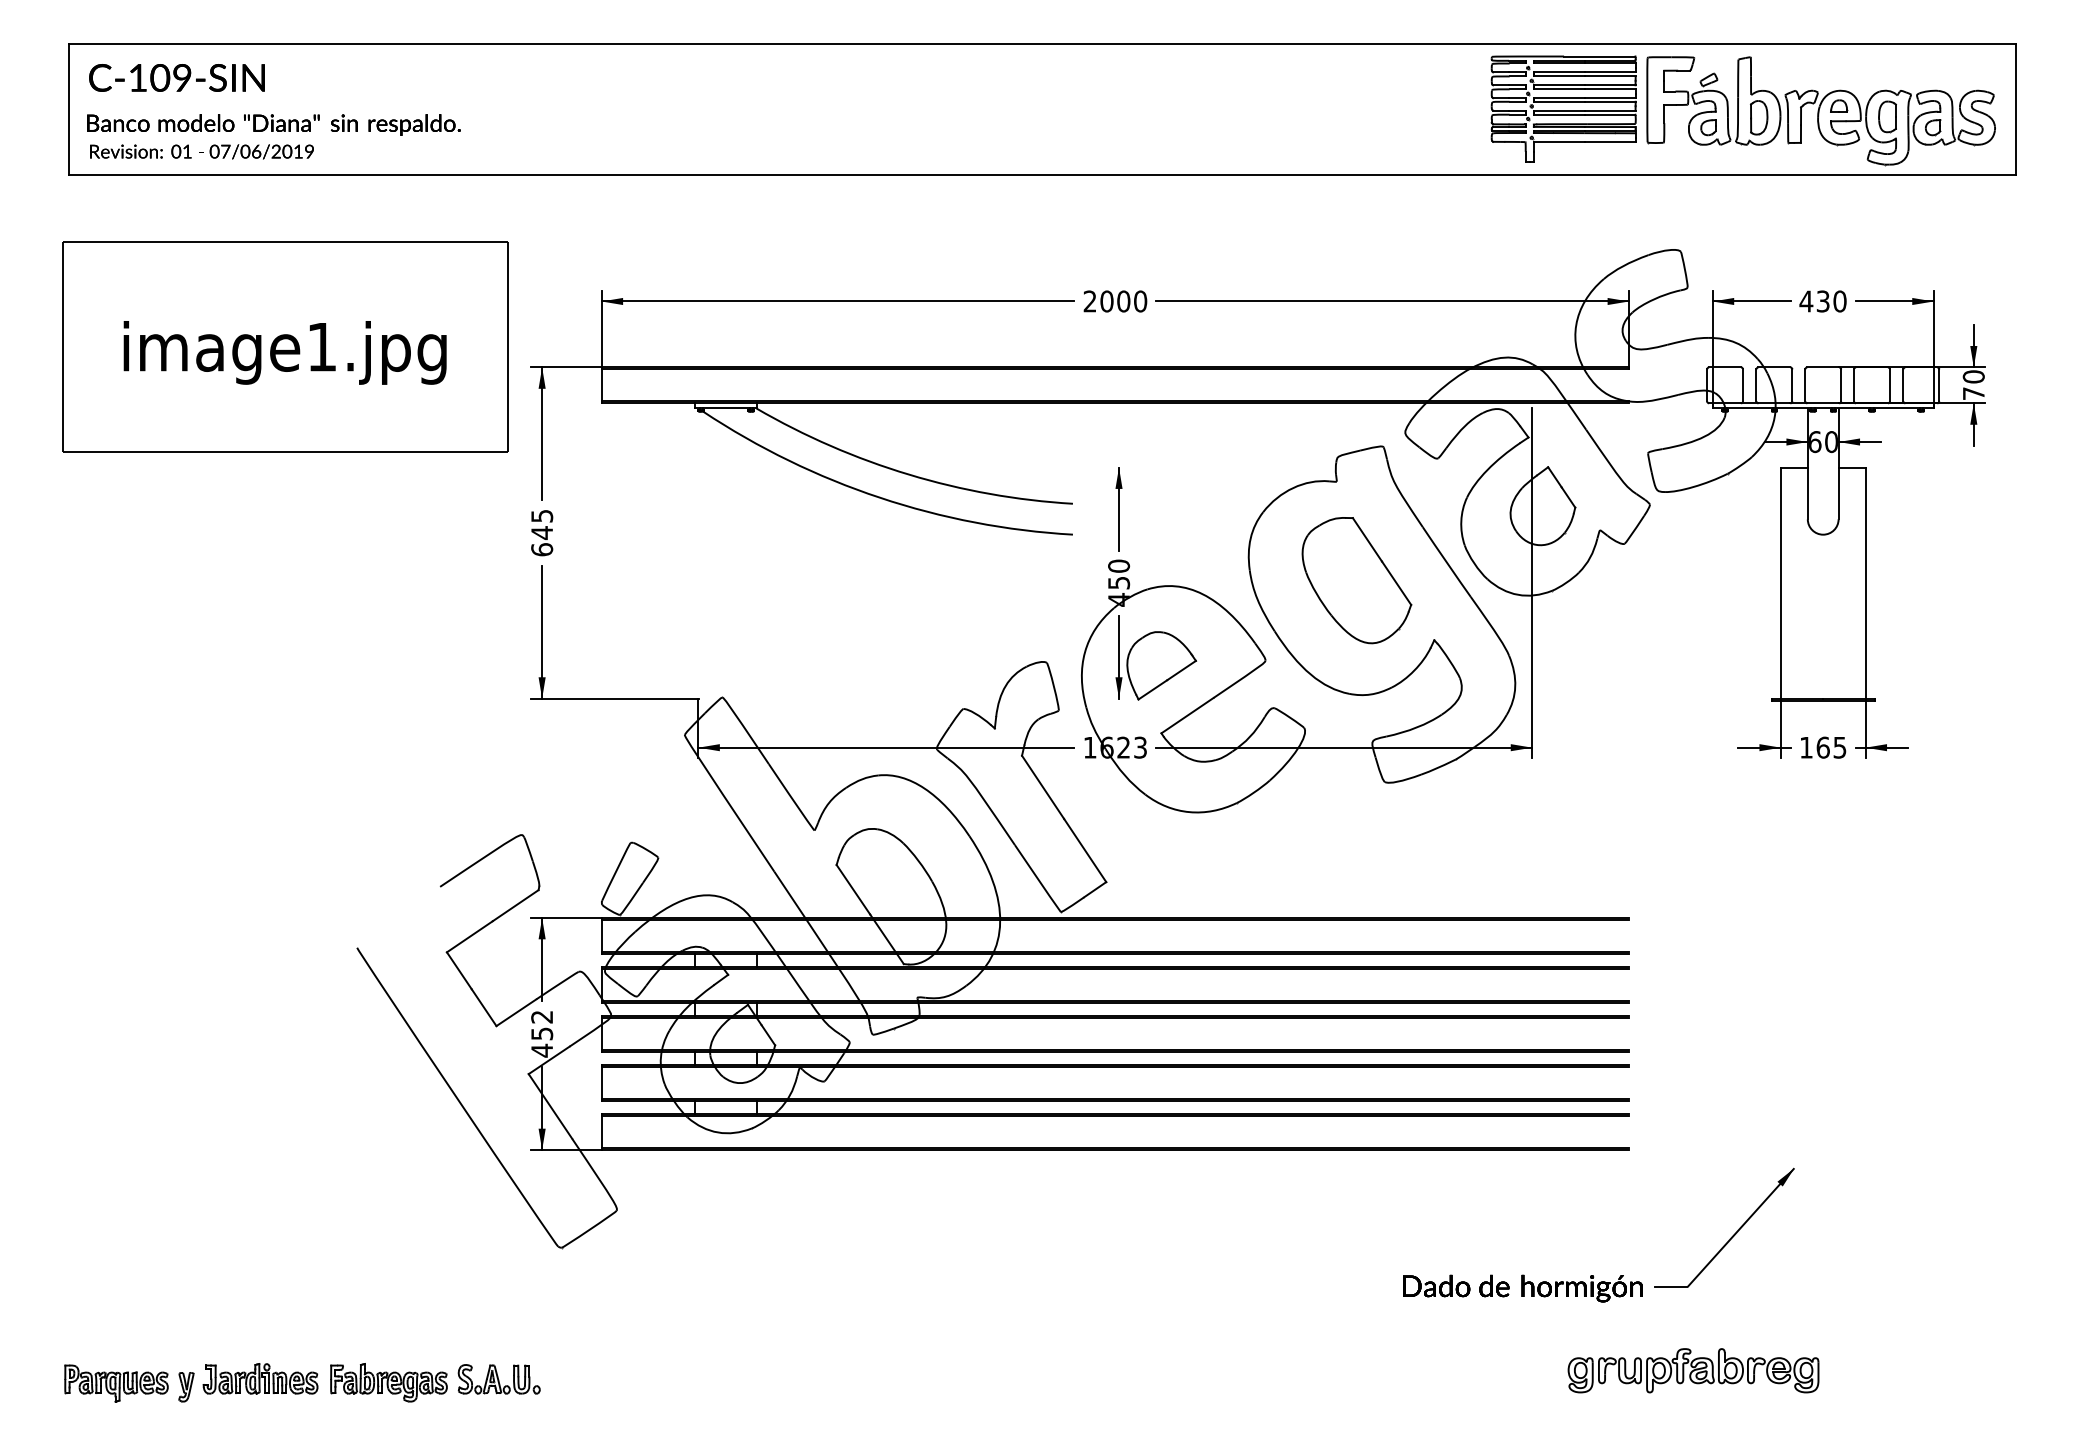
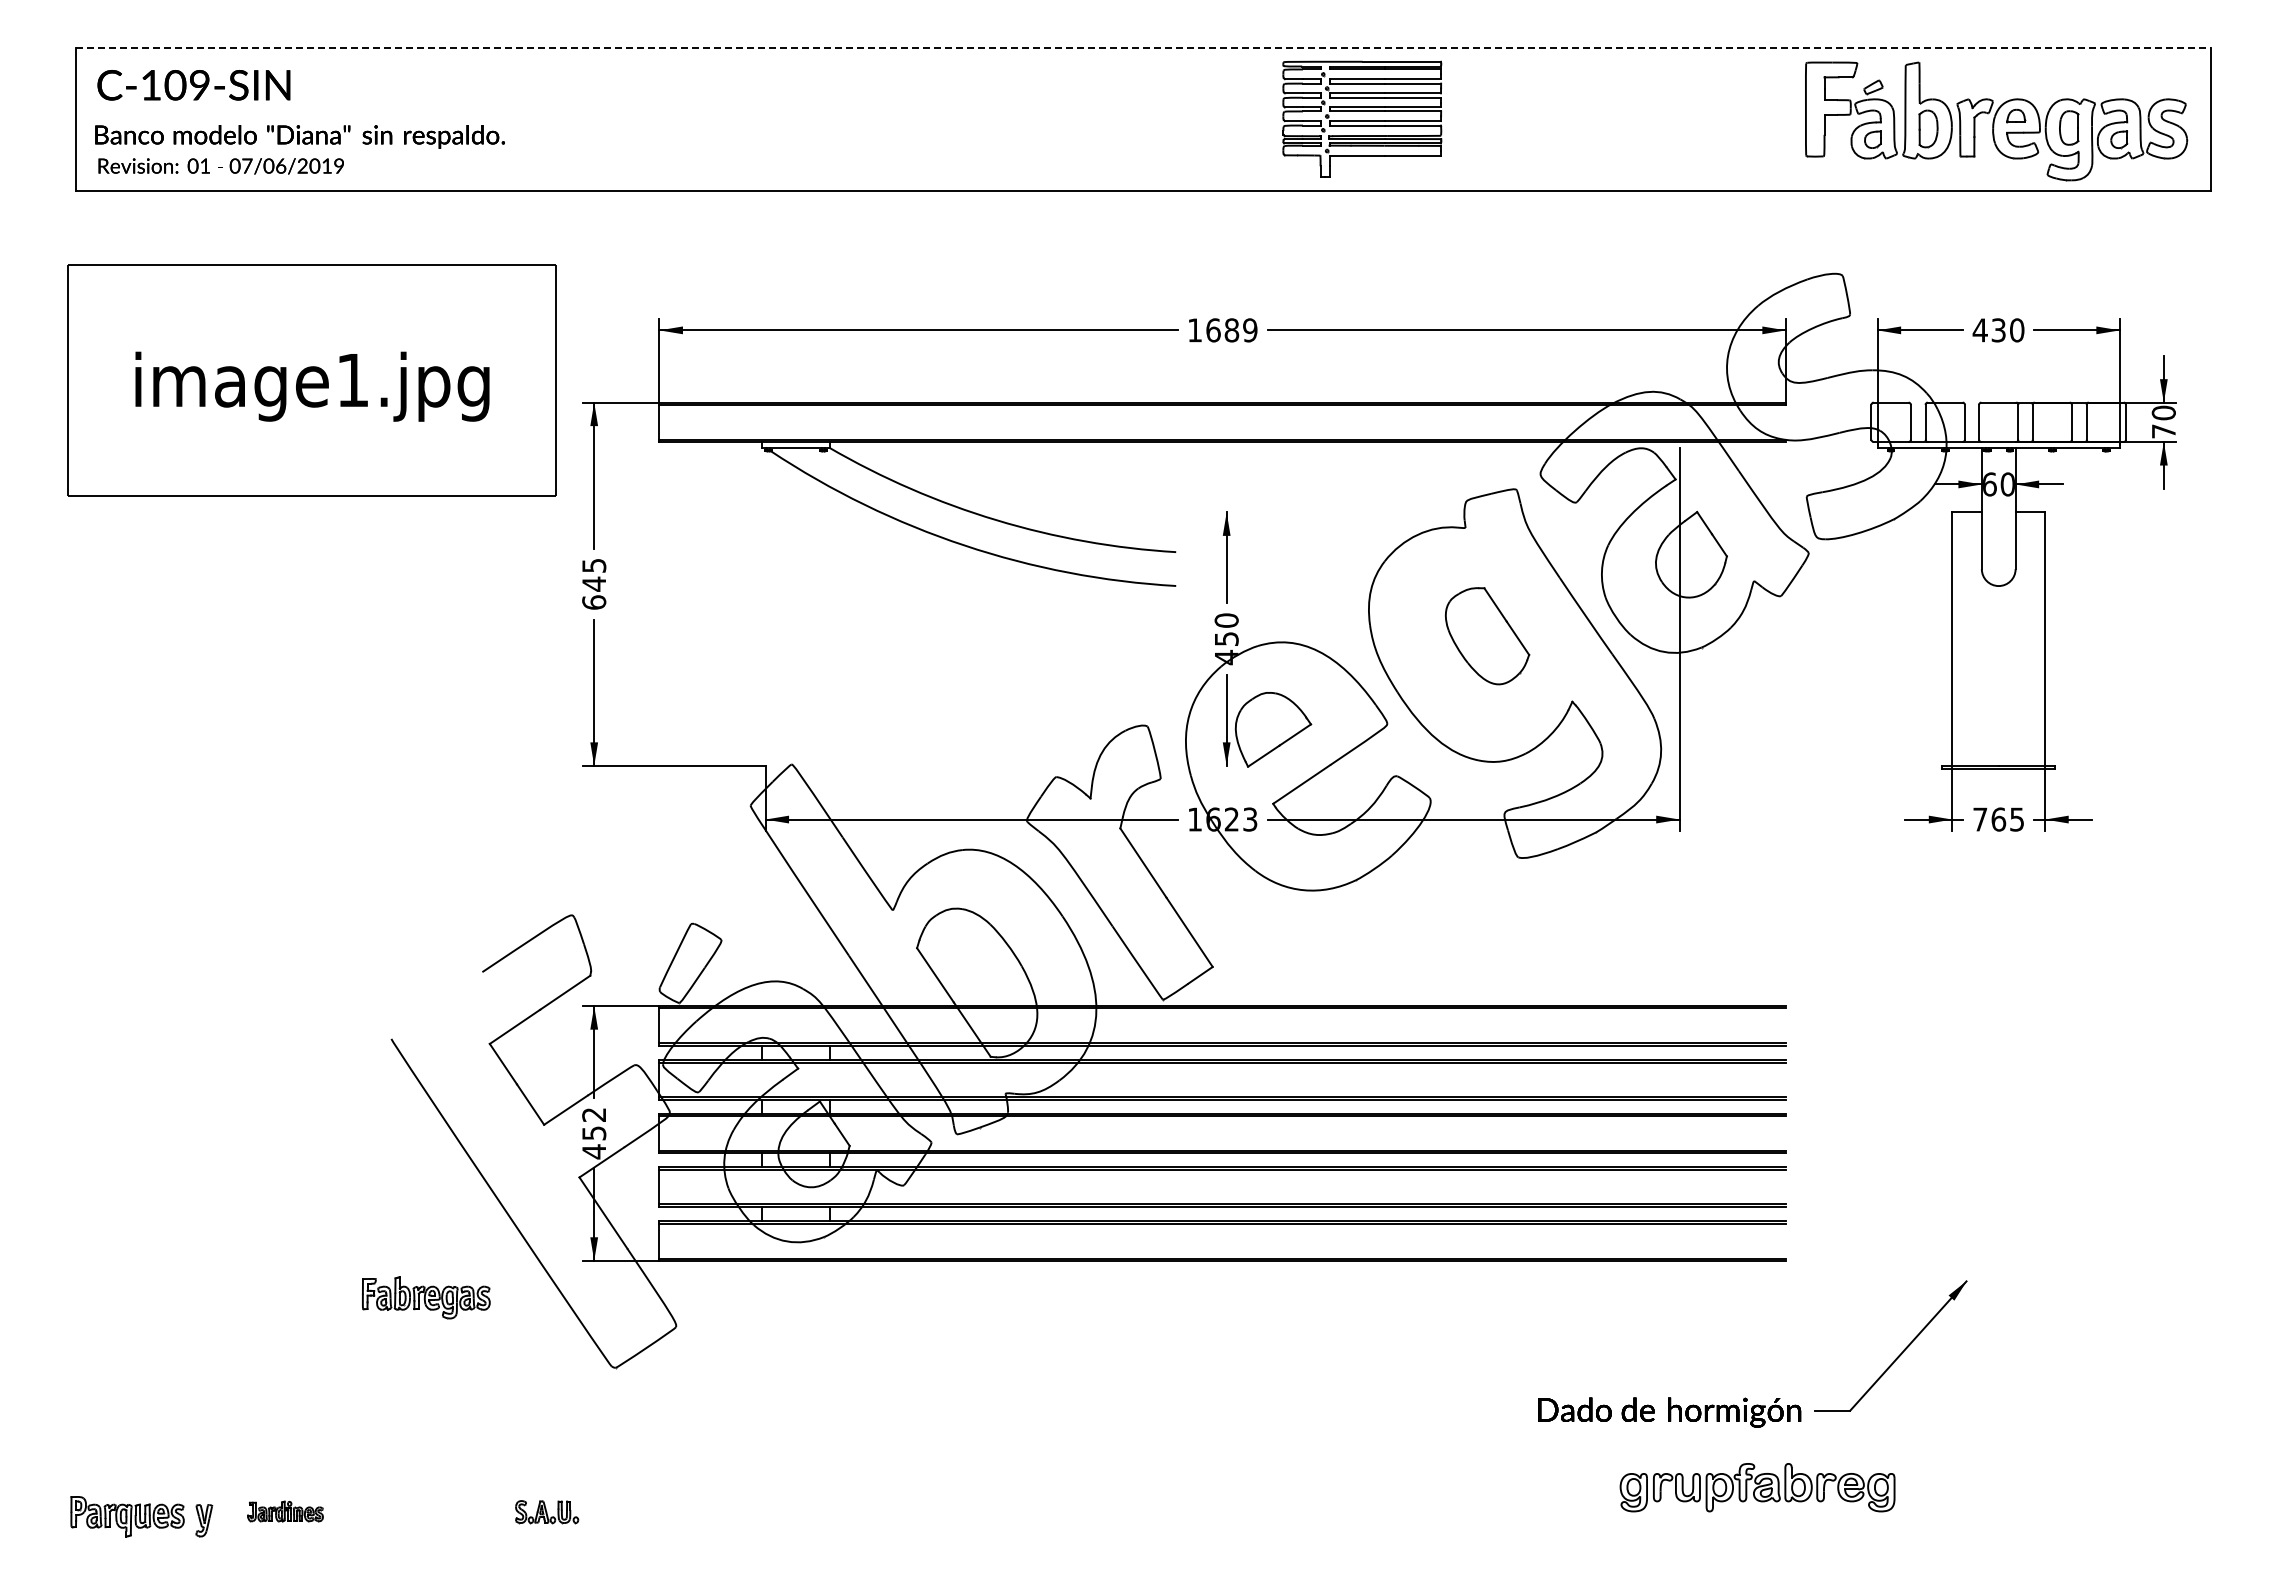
line: (1043, 43) -> (1143, 47), solid -> dashed
part: (1563, 108) -> (1362, 118), moved
text: (1115, 301) -> (1222, 330), 2000 -> 1689
part: (1356, 579) -> (1487, 635), size x0.7
text: (1806, 747) -> (1980, 819), 165 -> 765
part: (1693, 1370) -> (1757, 1487), moved
part: (260, 1378) -> (285, 1511), size x0.6
part: (498, 1378) -> (546, 1511), size x0.7
part: (389, 1382) -> (426, 1297), moved

